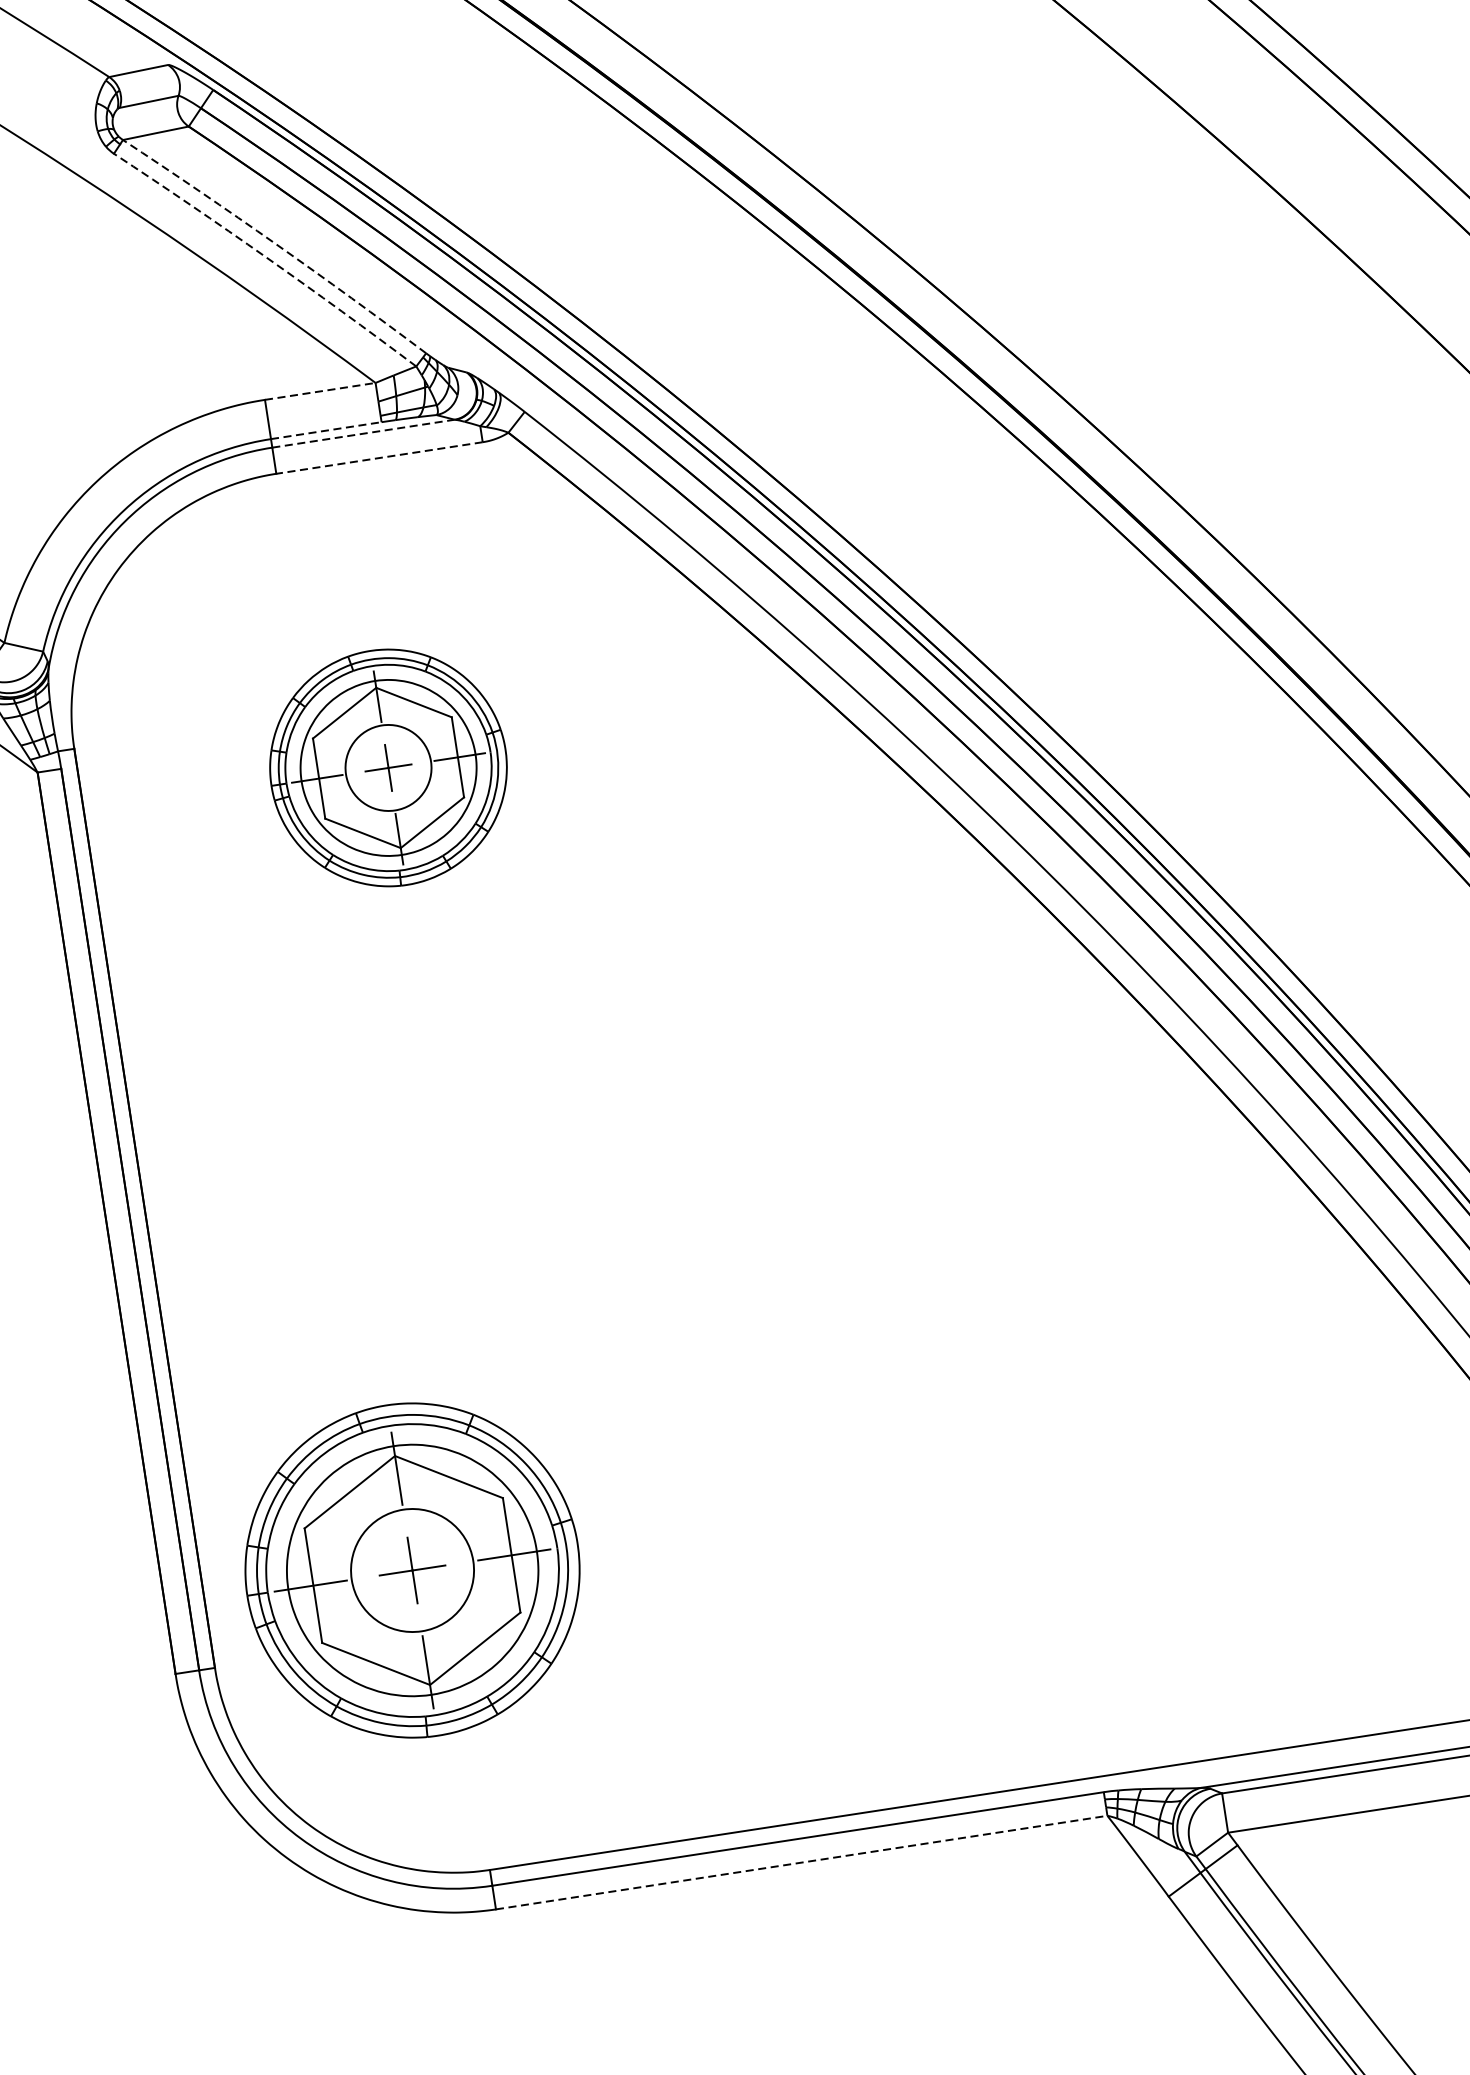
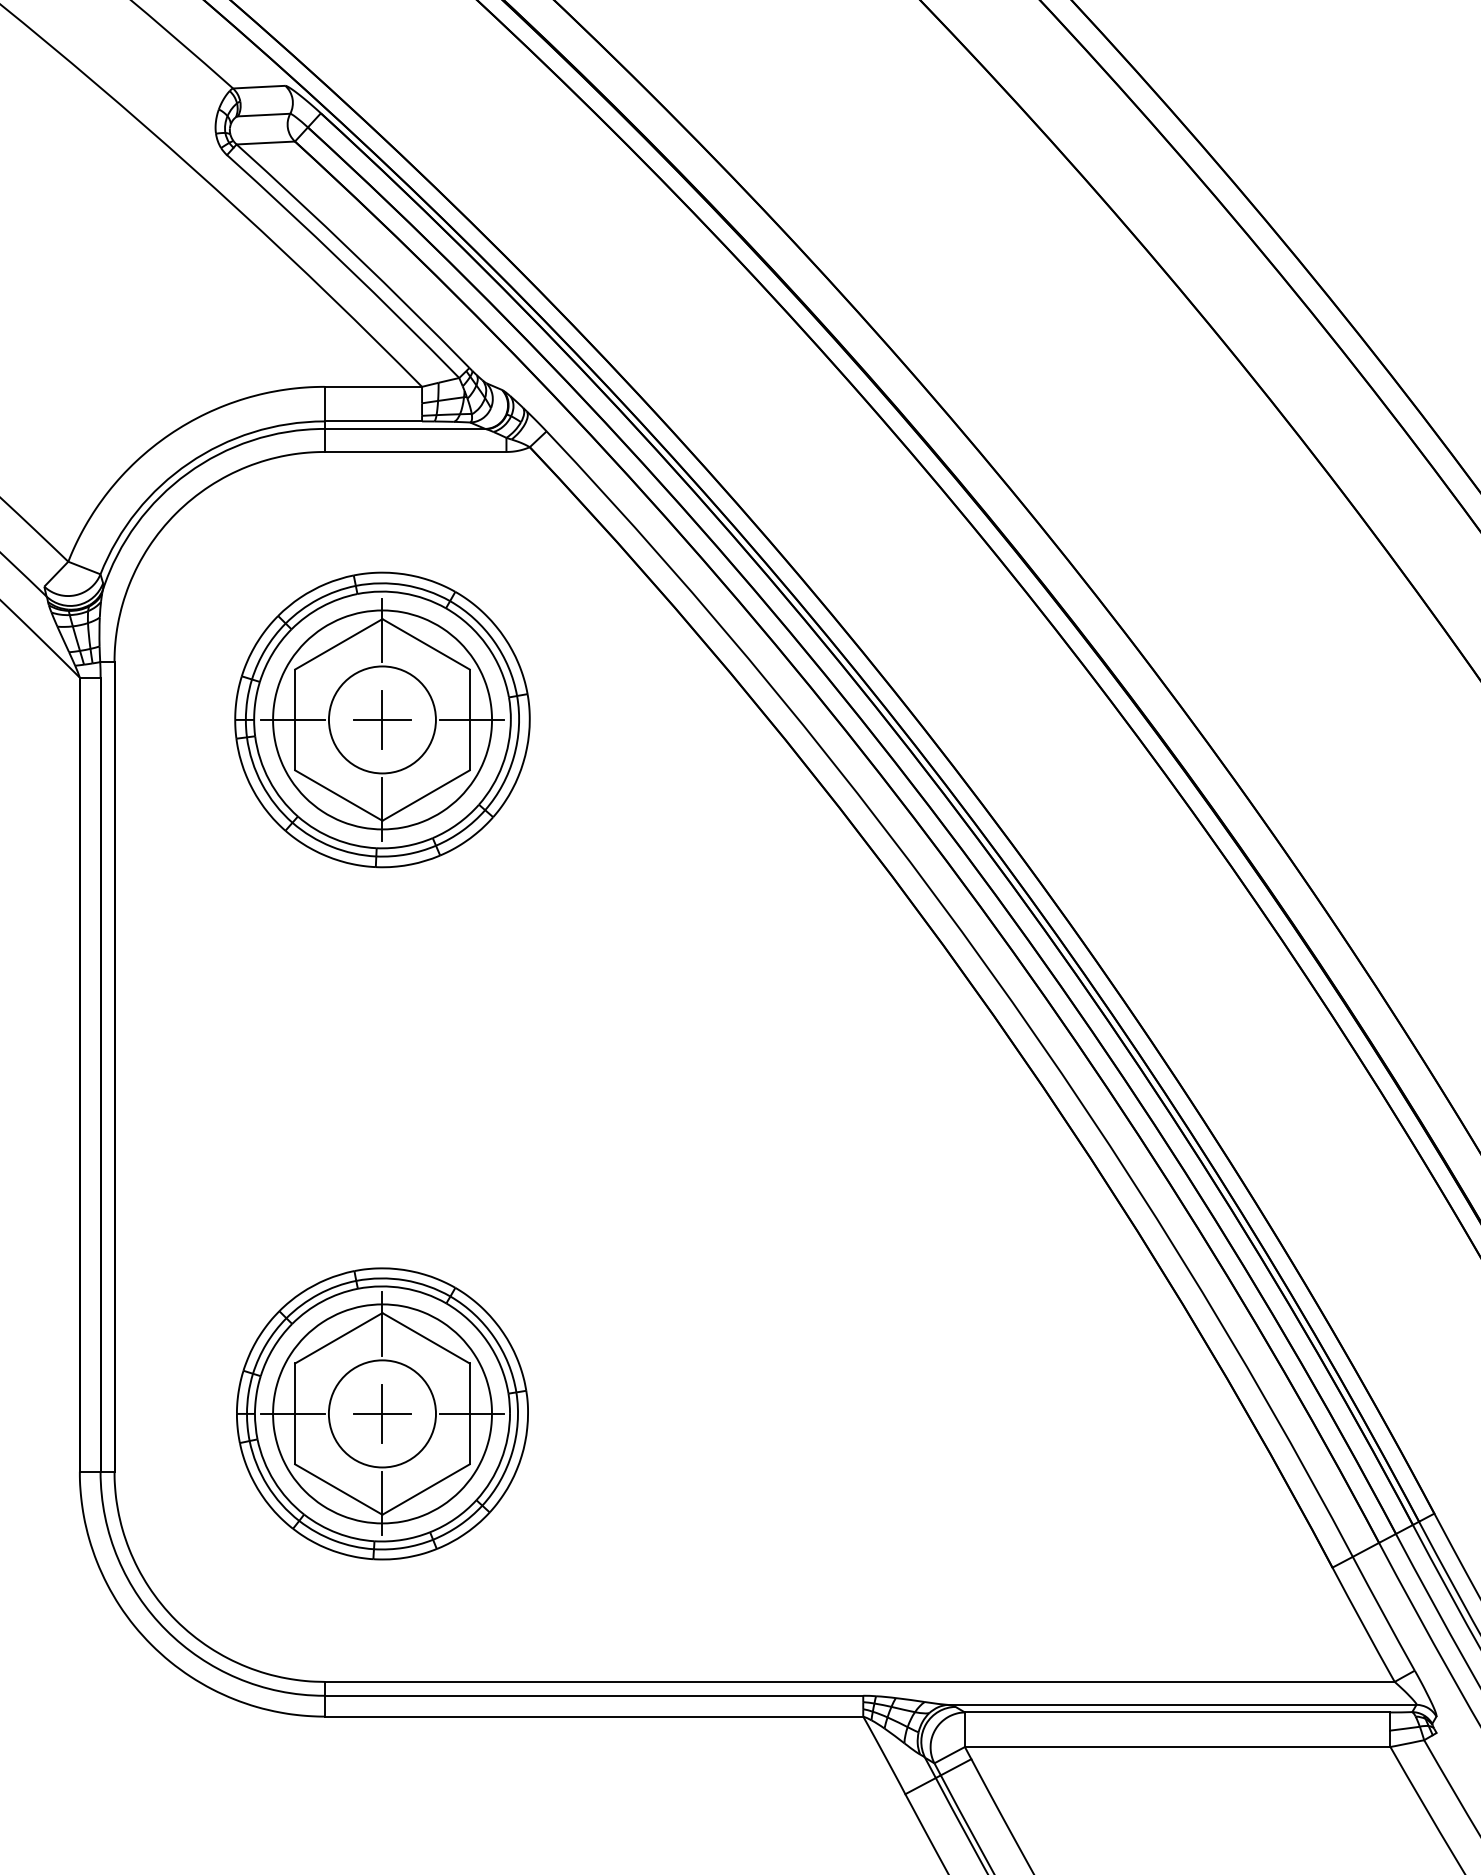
arc: (275, 244) -> (354, 254), dashed -> solid
arc: (266, 257) -> (344, 264), dashed -> solid
line: (320, 390) -> (373, 386), dashed -> solid
line: (326, 430) -> (373, 421), dashed -> solid
line: (364, 433) -> (405, 428), dashed -> solid
line: (379, 457) -> (415, 451), dashed -> solid
part: (388, 767) -> (382, 719), size x1.43
part: (412, 1570) -> (382, 1413), moved
line: (802, 1862) -> (594, 1716), dashed -> solid

